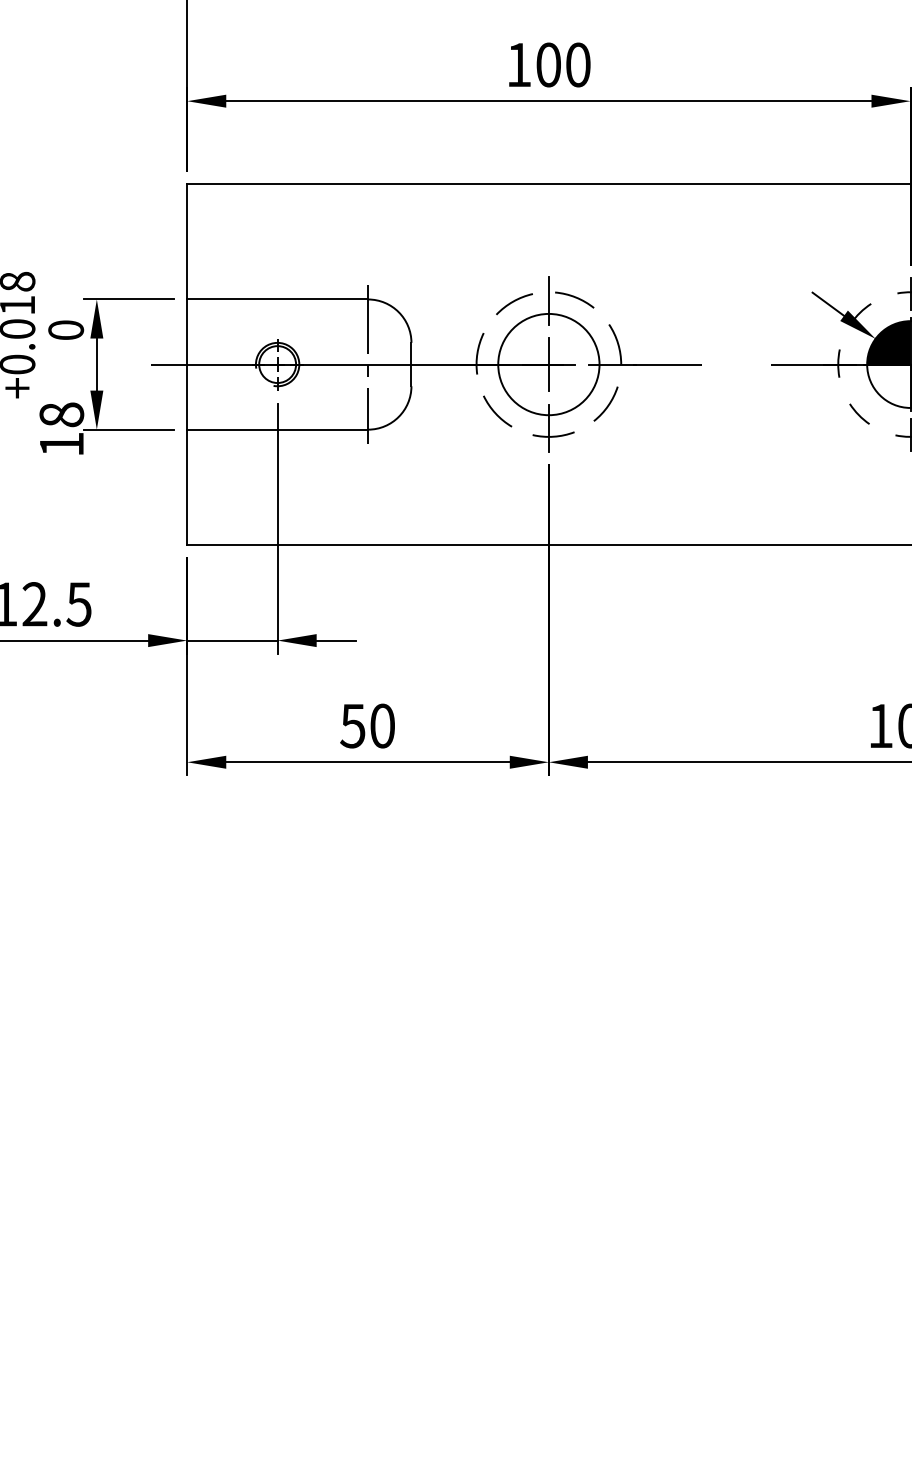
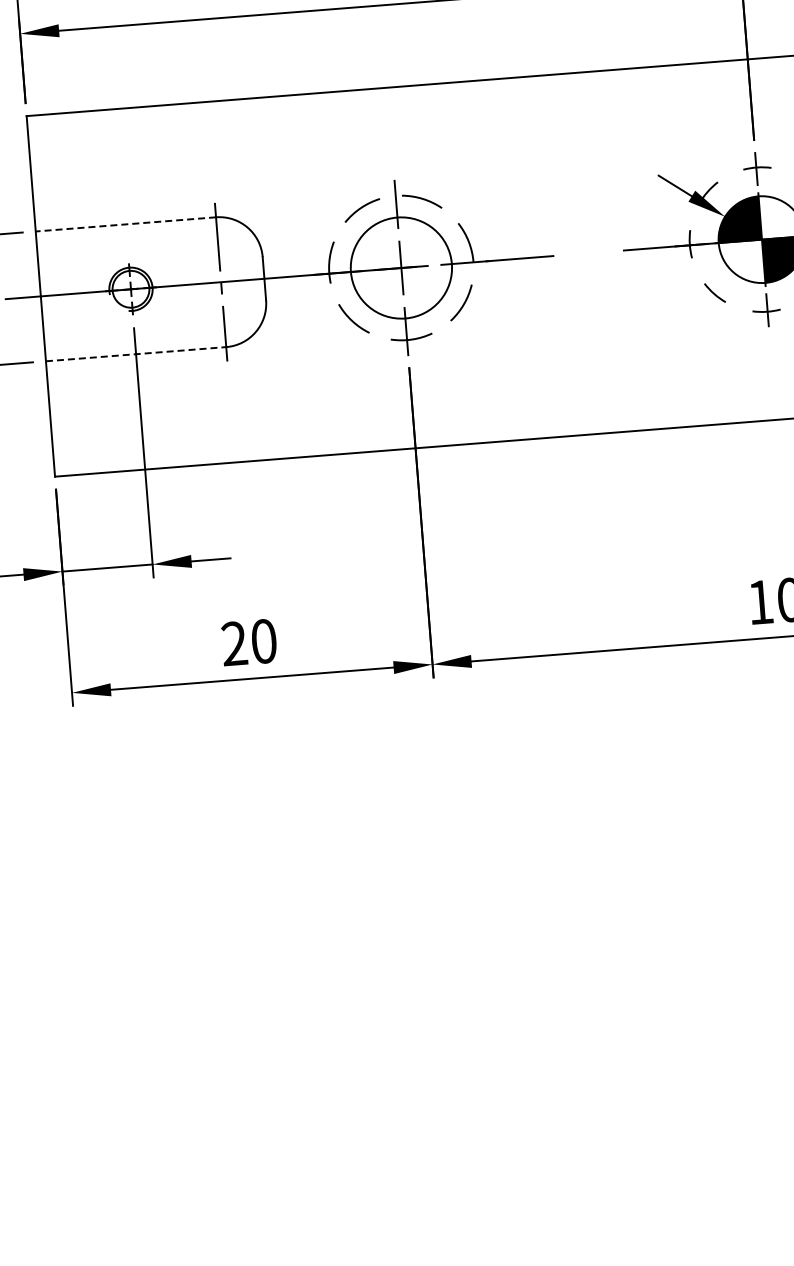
line: (277, 299) -> (125, 224), solid -> dashed
line: (278, 429) -> (136, 353), solid -> dashed
text: (352, 725) -> (233, 643), 50 -> 20

